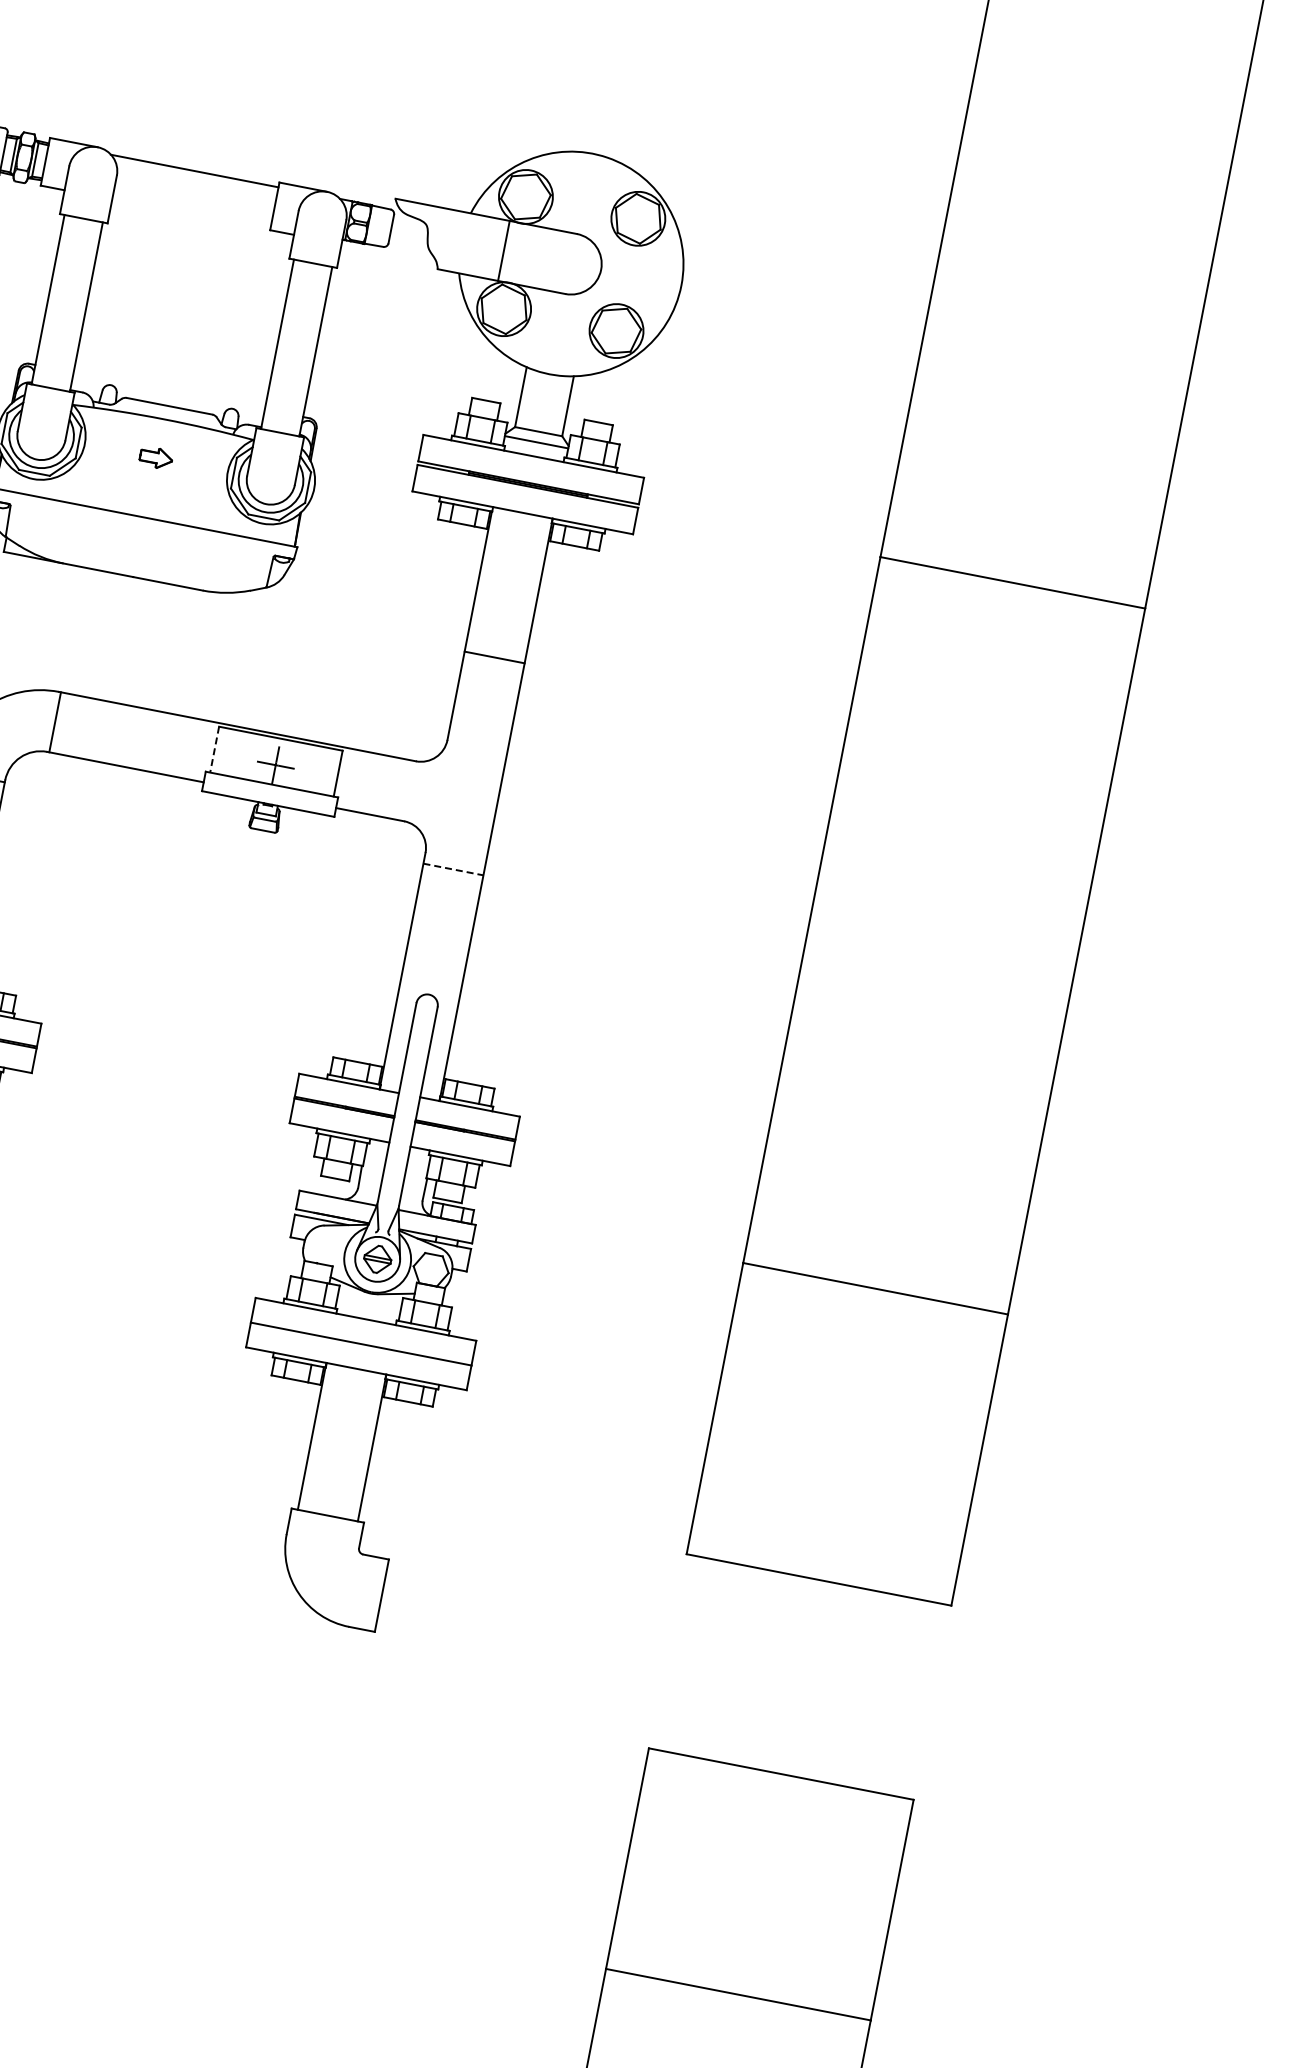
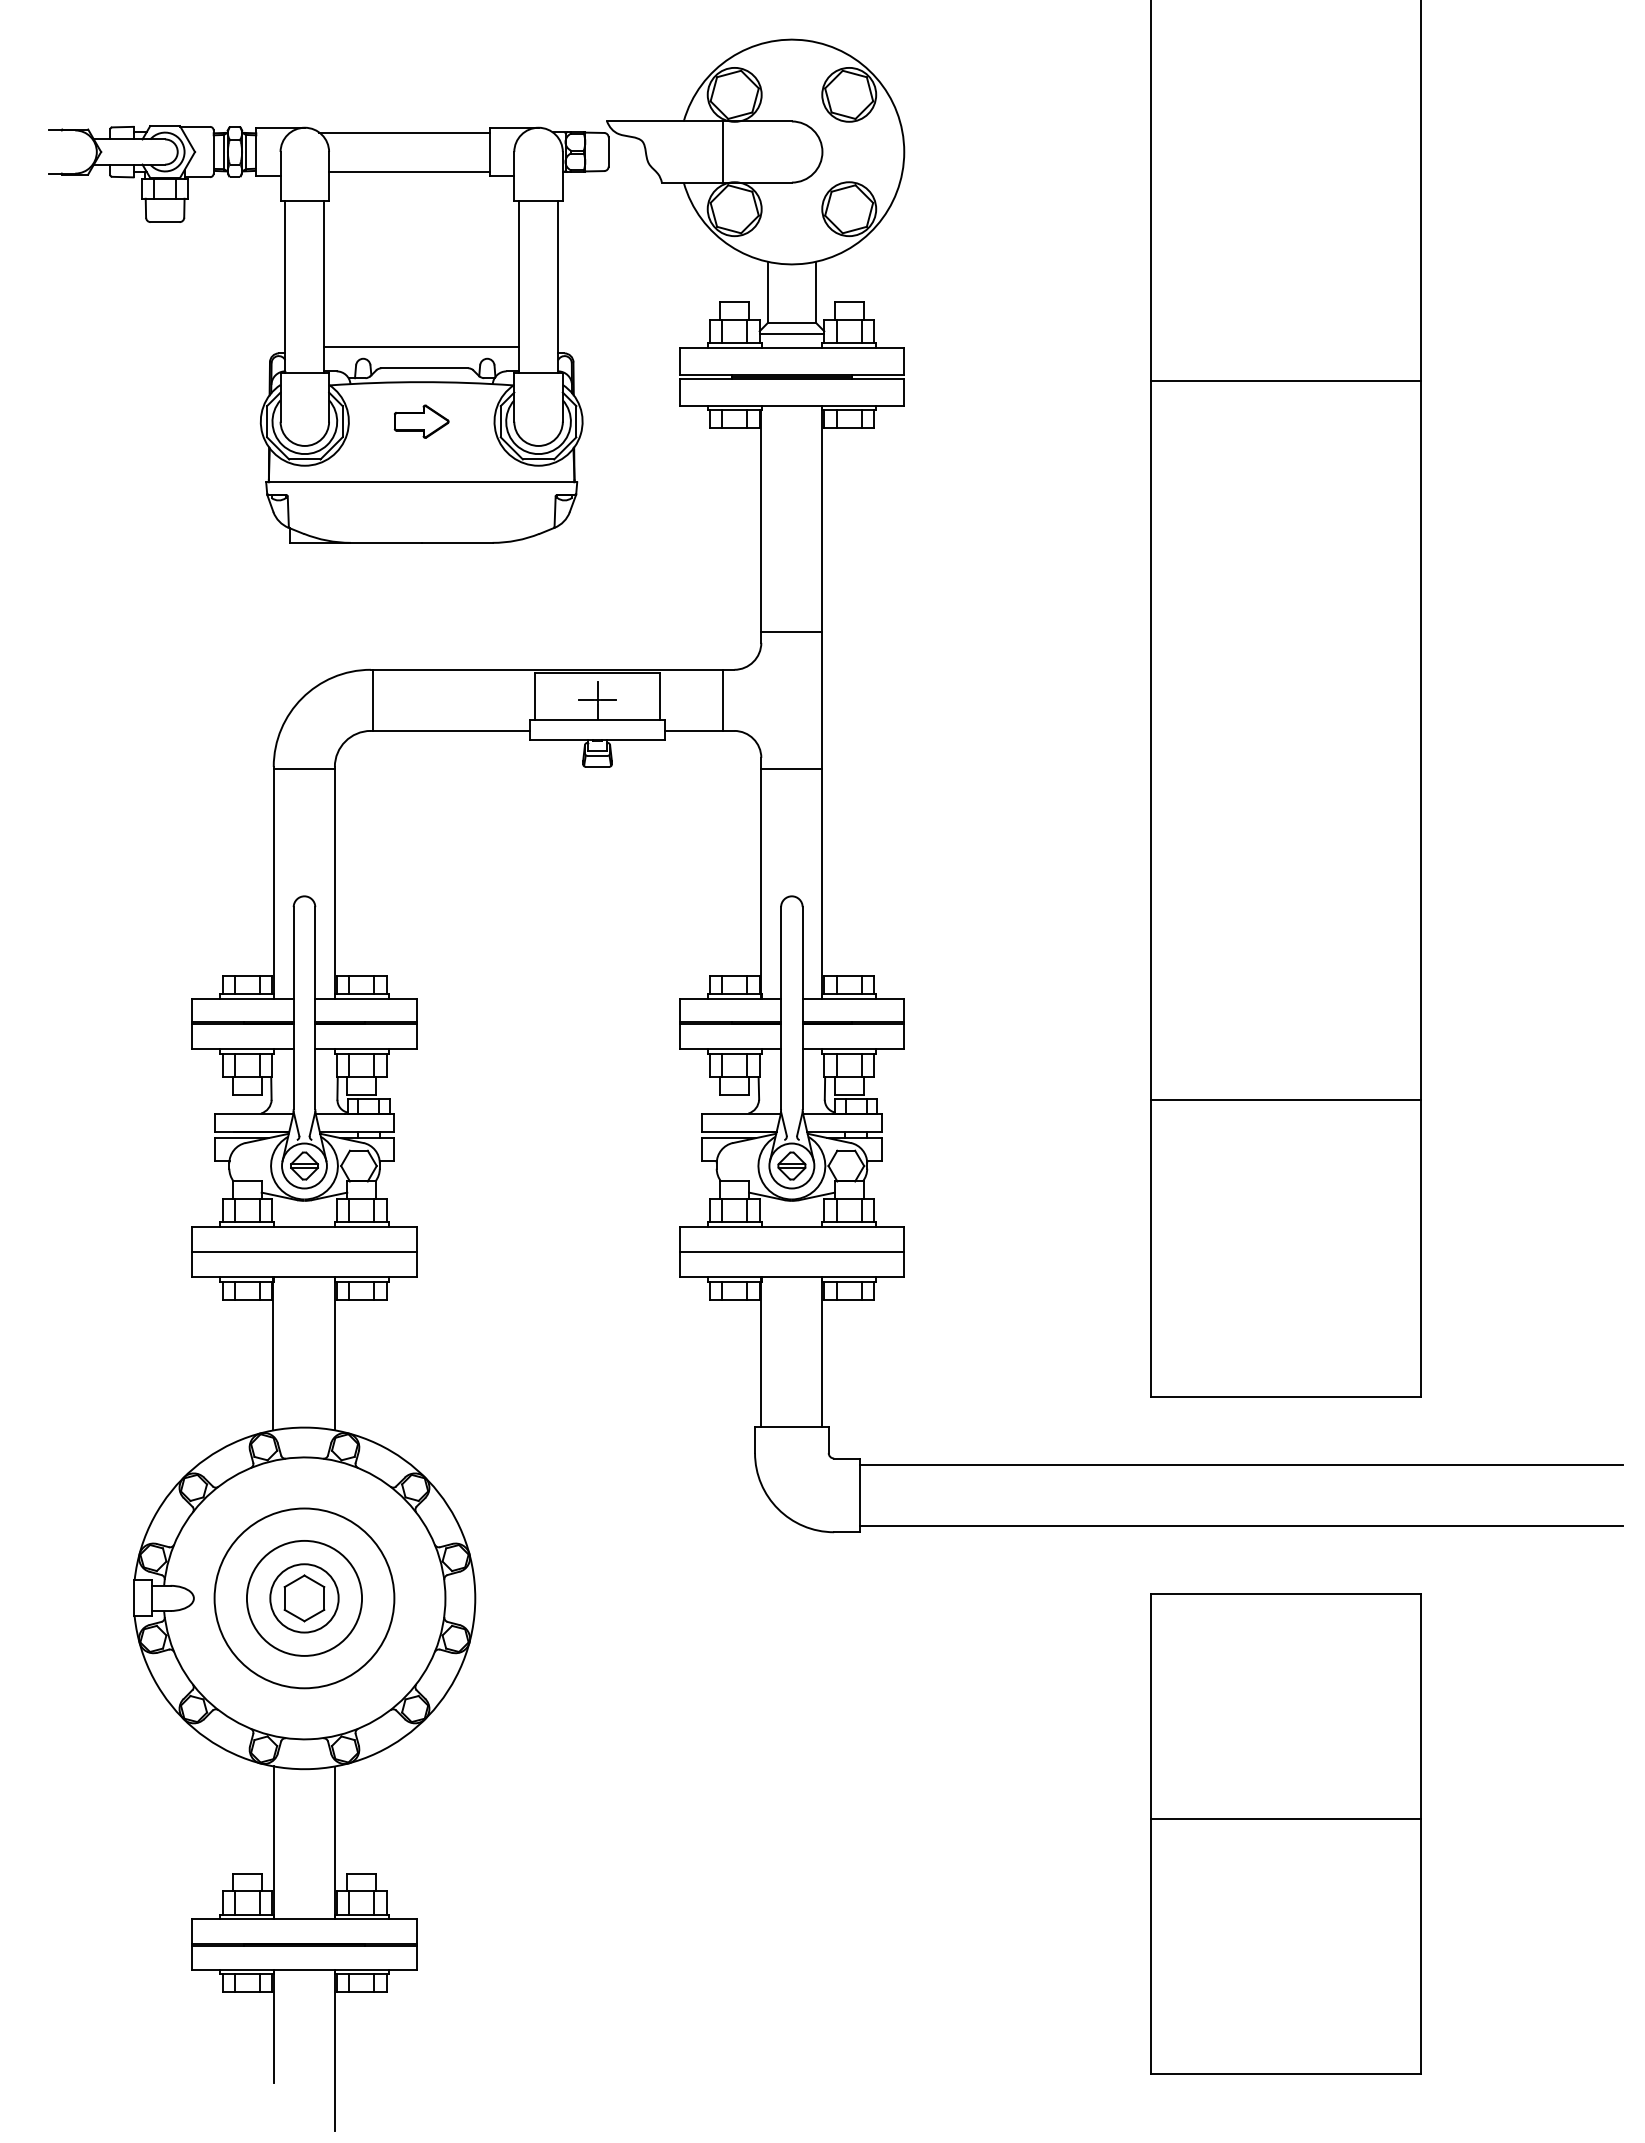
line: (192, 210) -> (409, 171), added
line: (170, 385) -> (421, 347), added
part: (156, 457) -> (421, 421), size x1.67
line: (494, 657) -> (791, 631), moved
line: (214, 750) -> (534, 697), dashed -> solid
line: (399, 788) -> (723, 699), added
line: (453, 869) -> (791, 768), dashed -> solid
line: (762, 1638) -> (1241, 1464), added
line: (750, 1698) -> (1241, 1525), added

